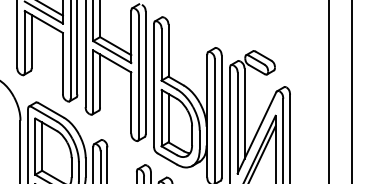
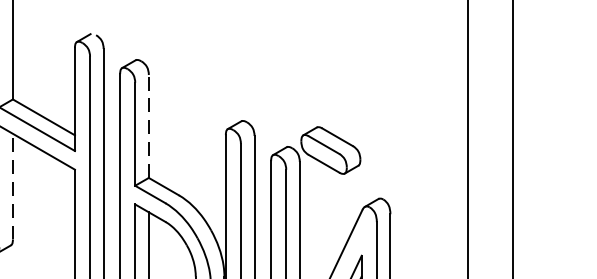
line: (168, 50) -> (148, 126), solid -> dashed
line: (100, 81) -> (13, 187), solid -> dashed

